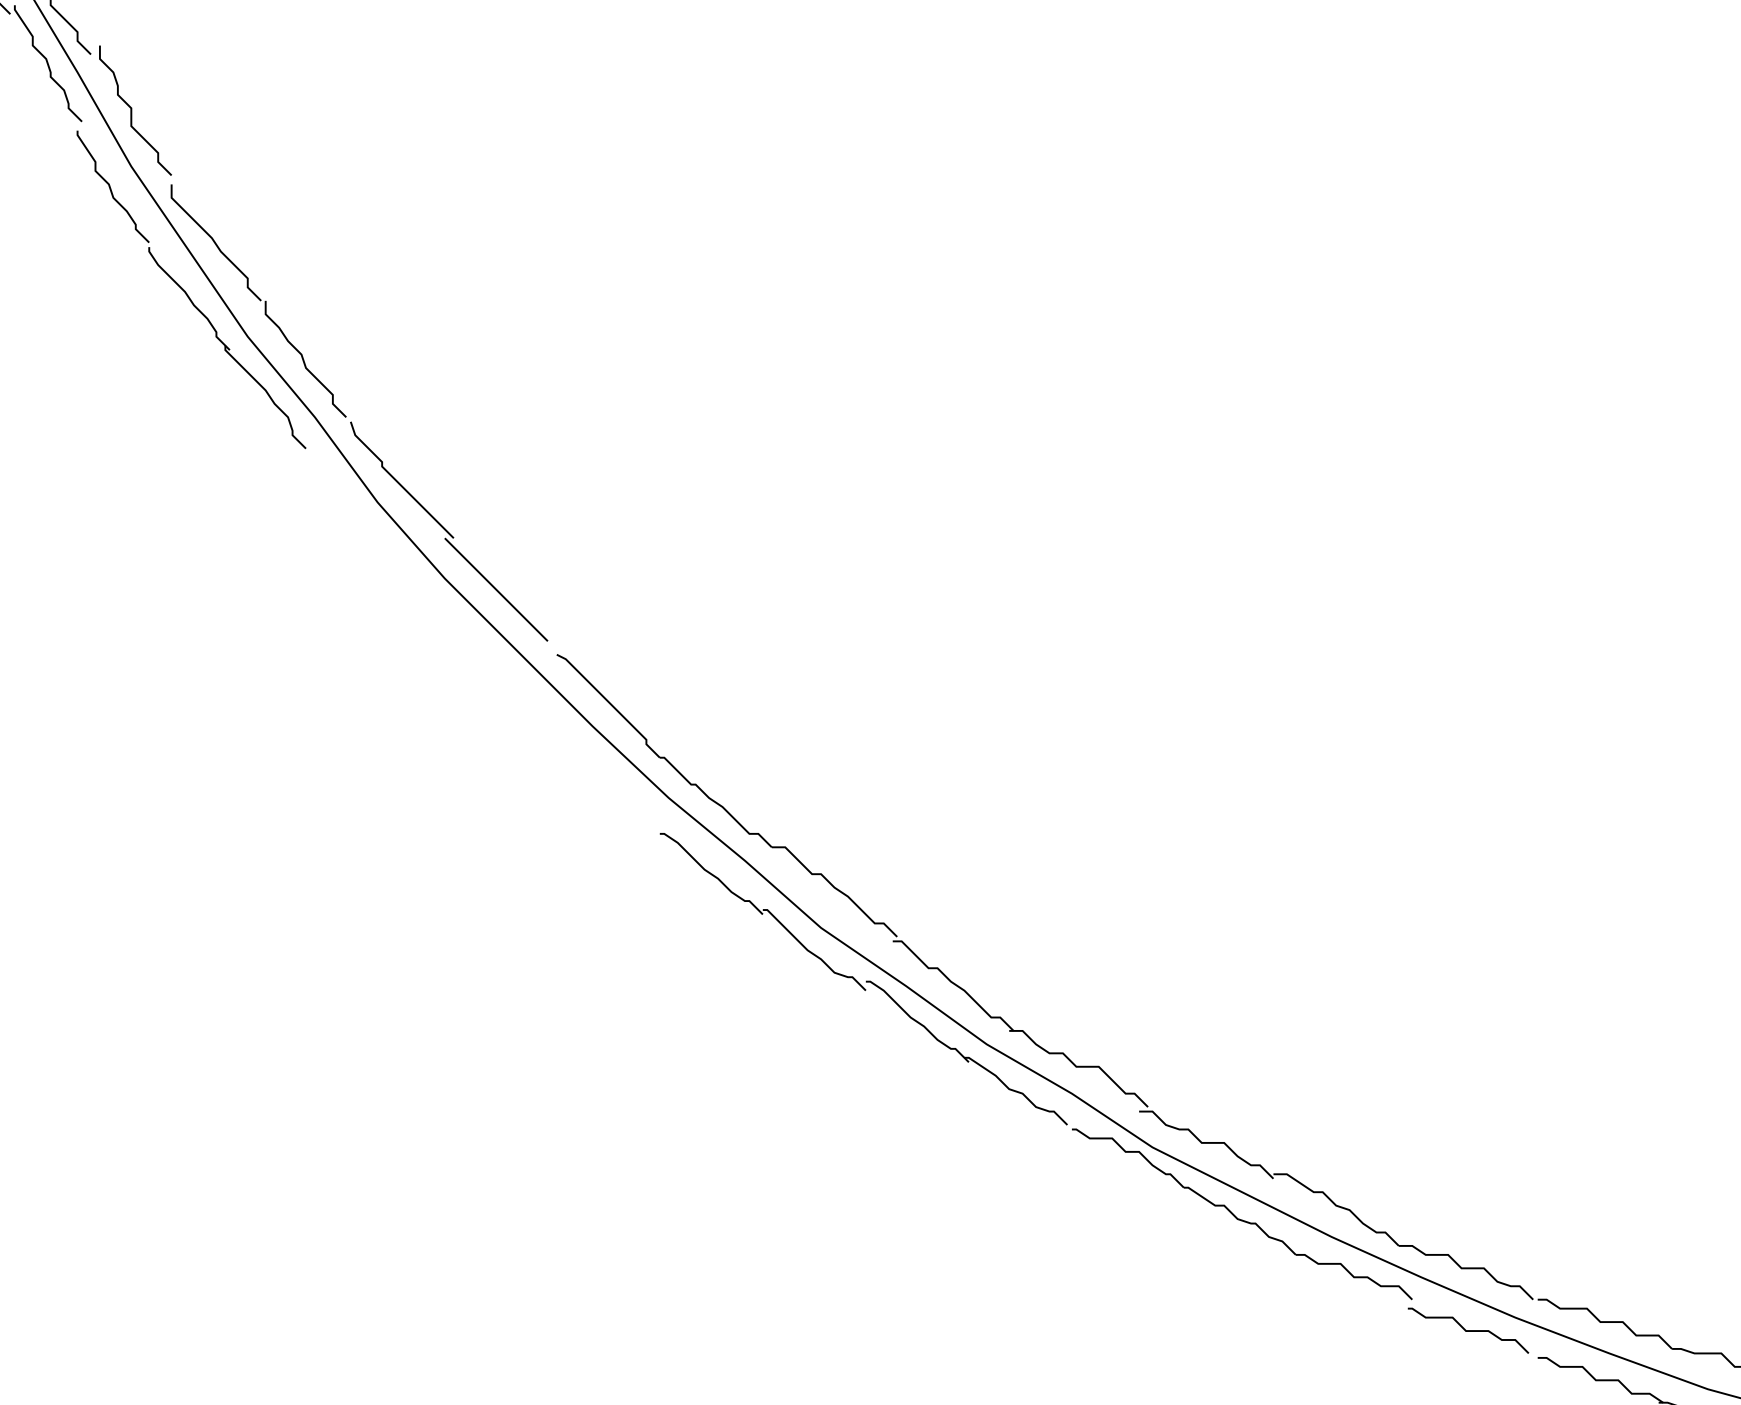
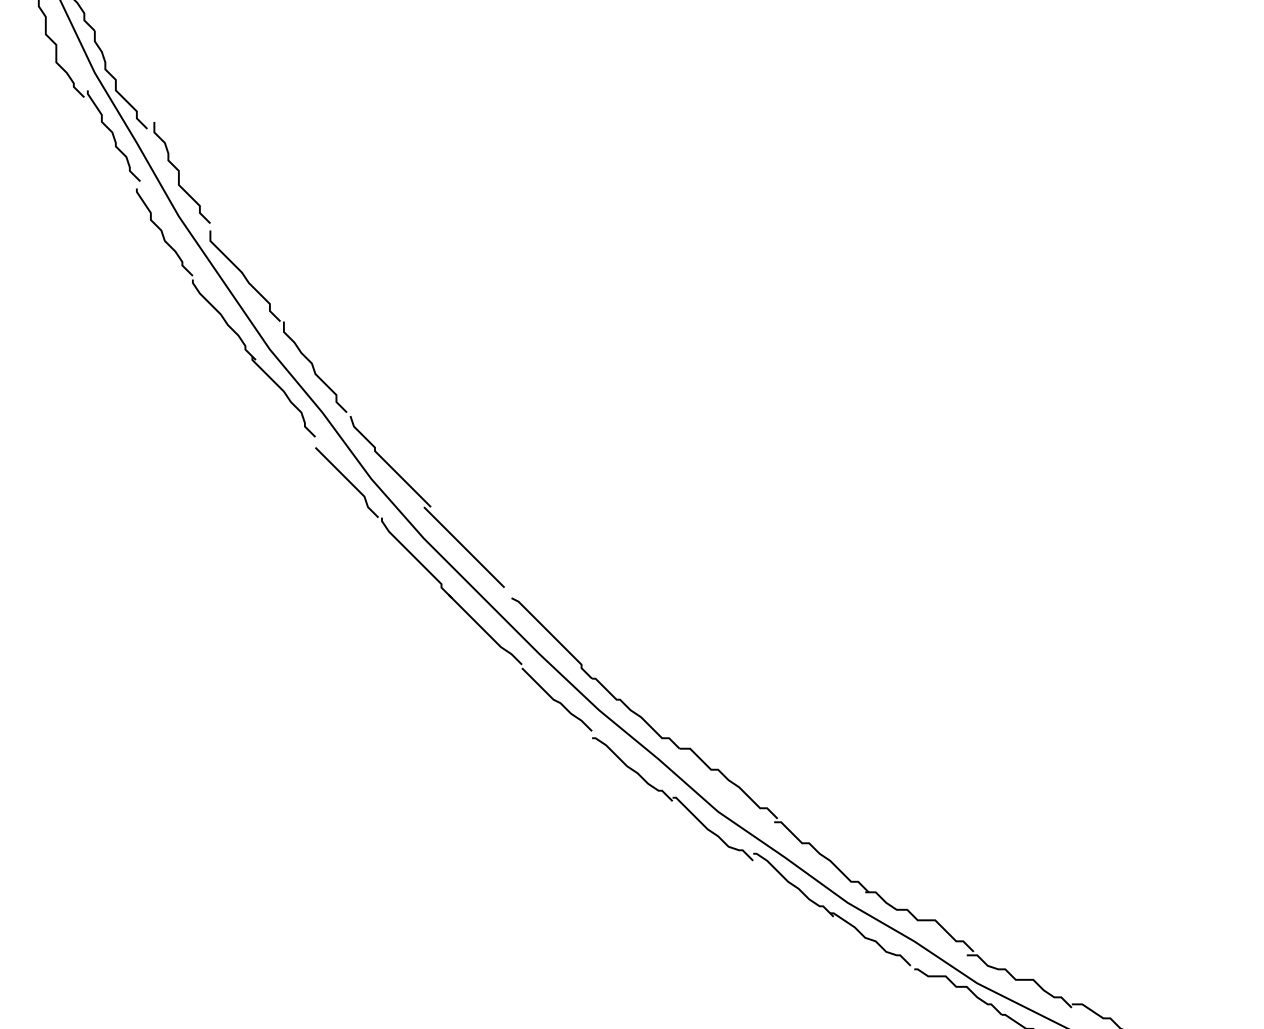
part: (476, 649) -> (448, 594), added

